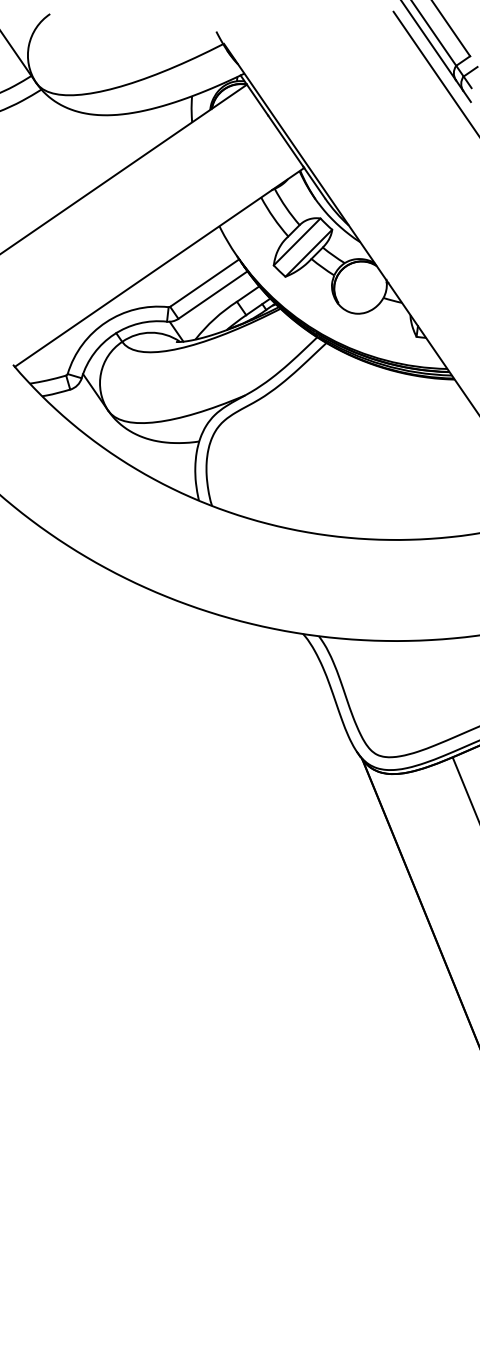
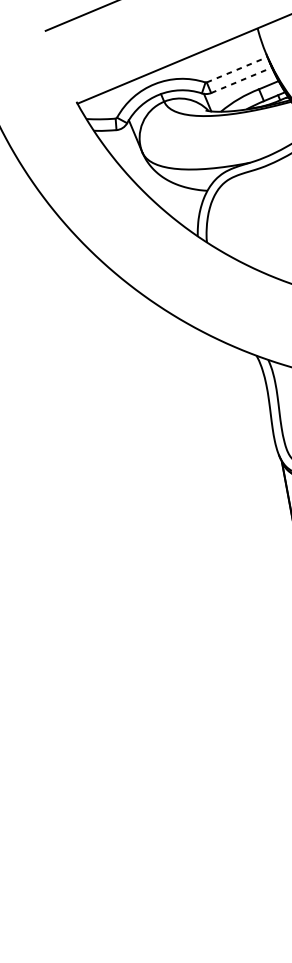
line: (204, 283) -> (236, 70), solid -> dashed
line: (213, 295) -> (241, 80), solid -> dashed

